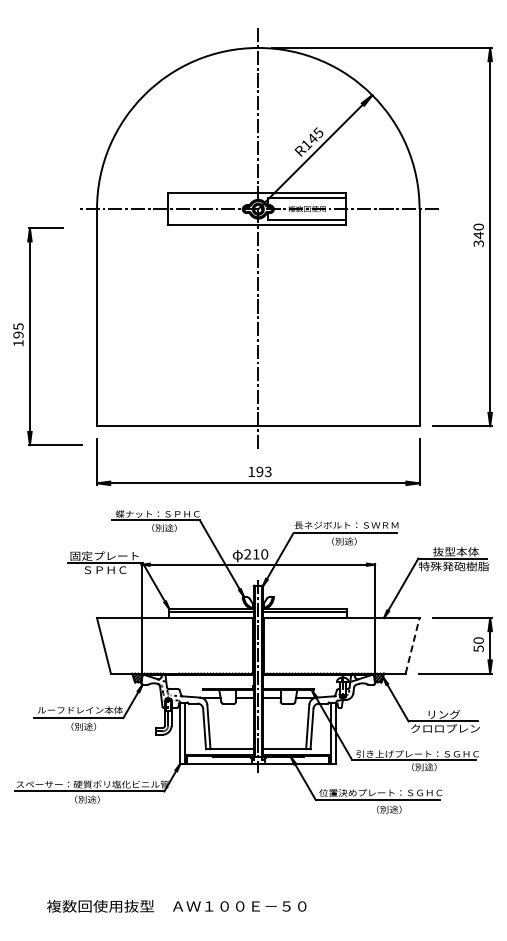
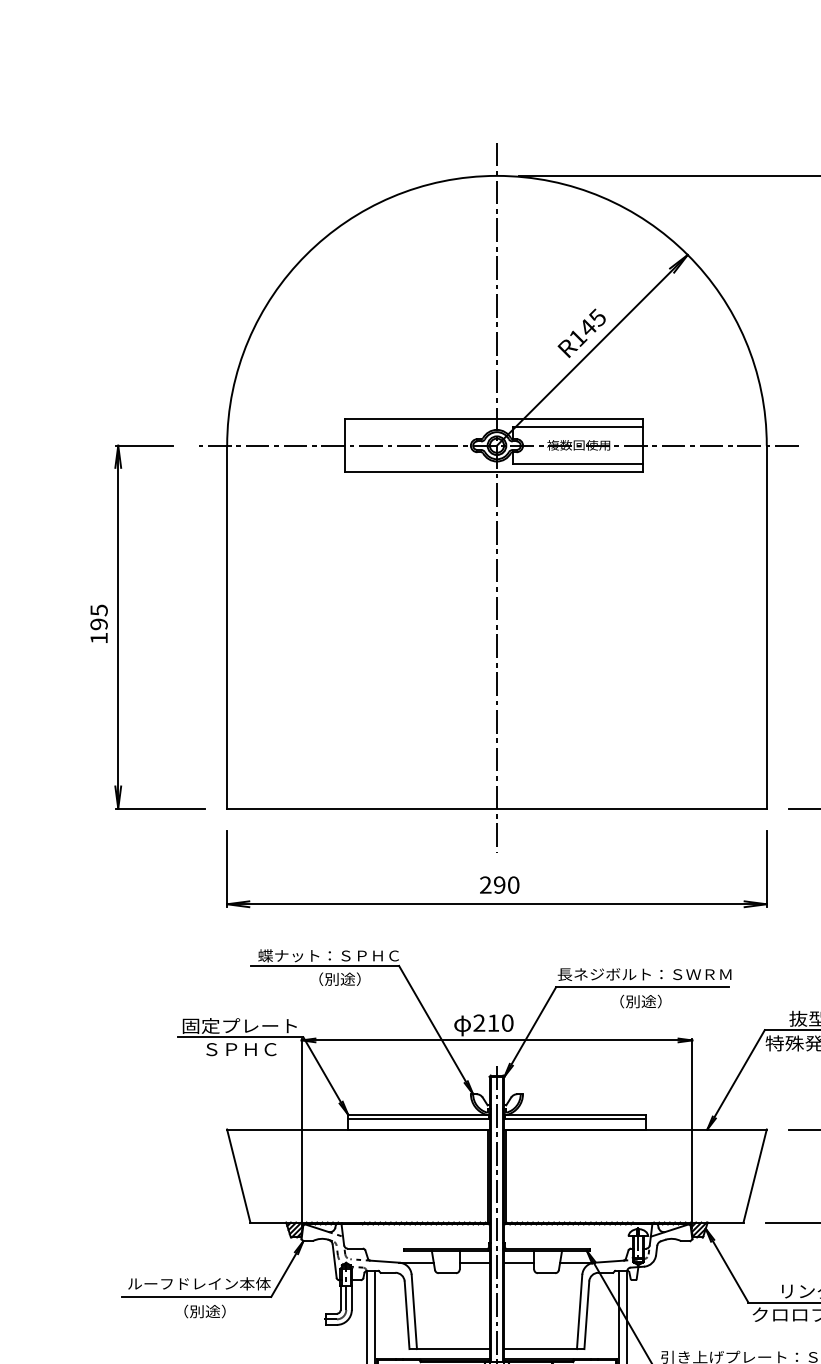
part: (30, 336) -> (119, 626), moved
text: (259, 471) -> (498, 884), 193 -> 290
line: (412, 645) -> (754, 1175), dashed -> solid

